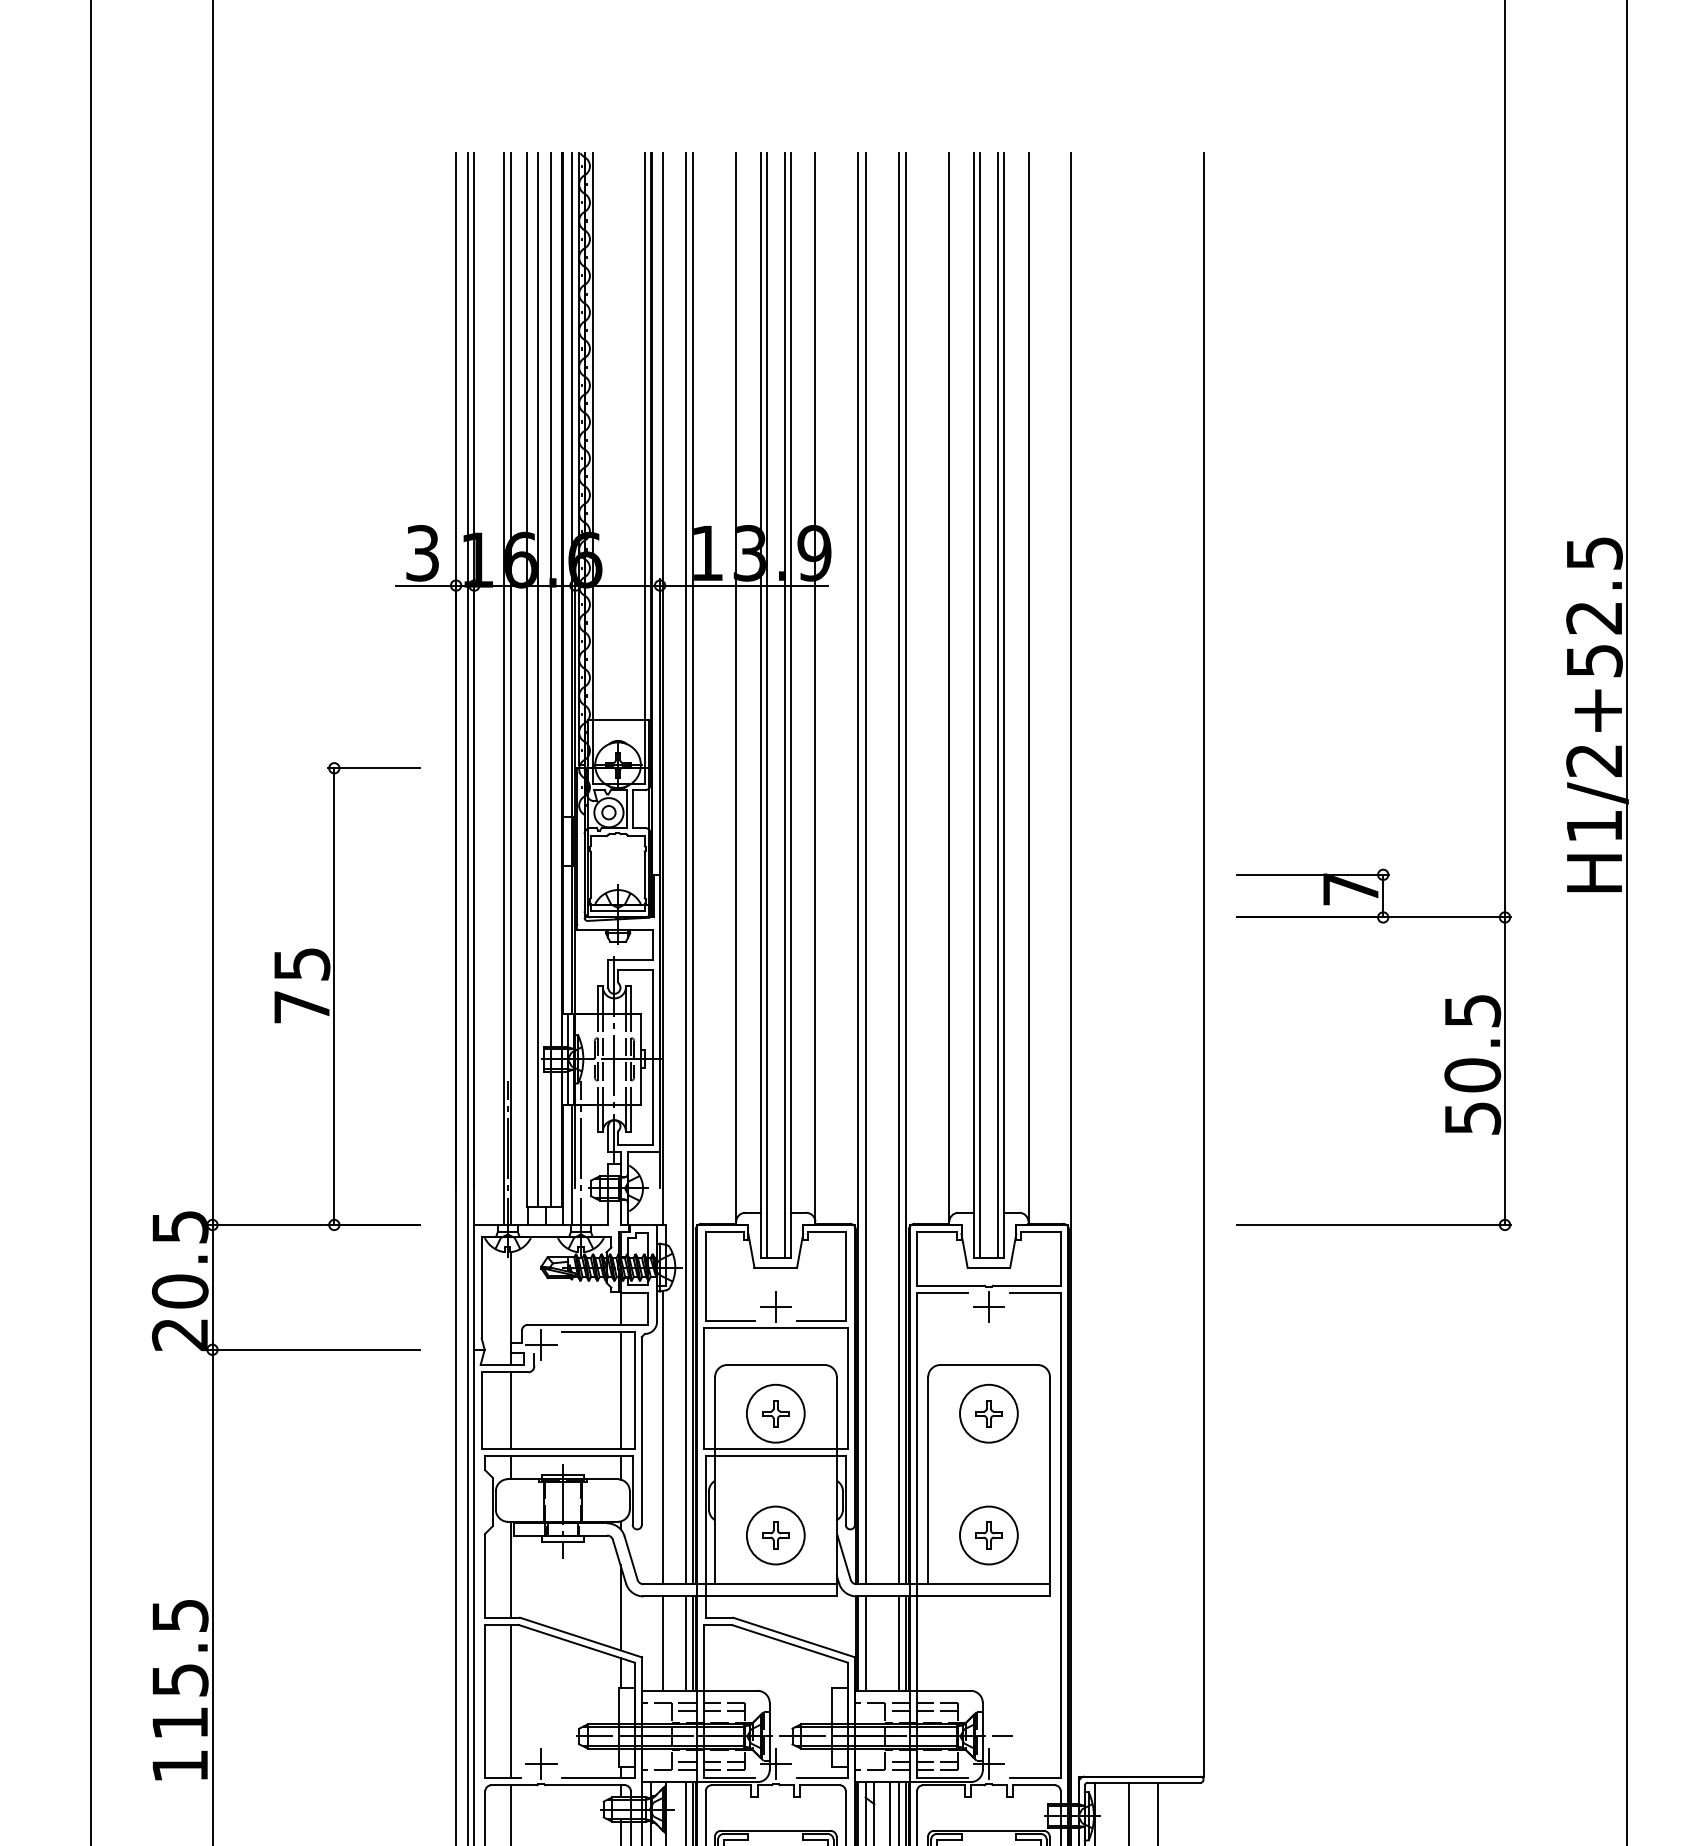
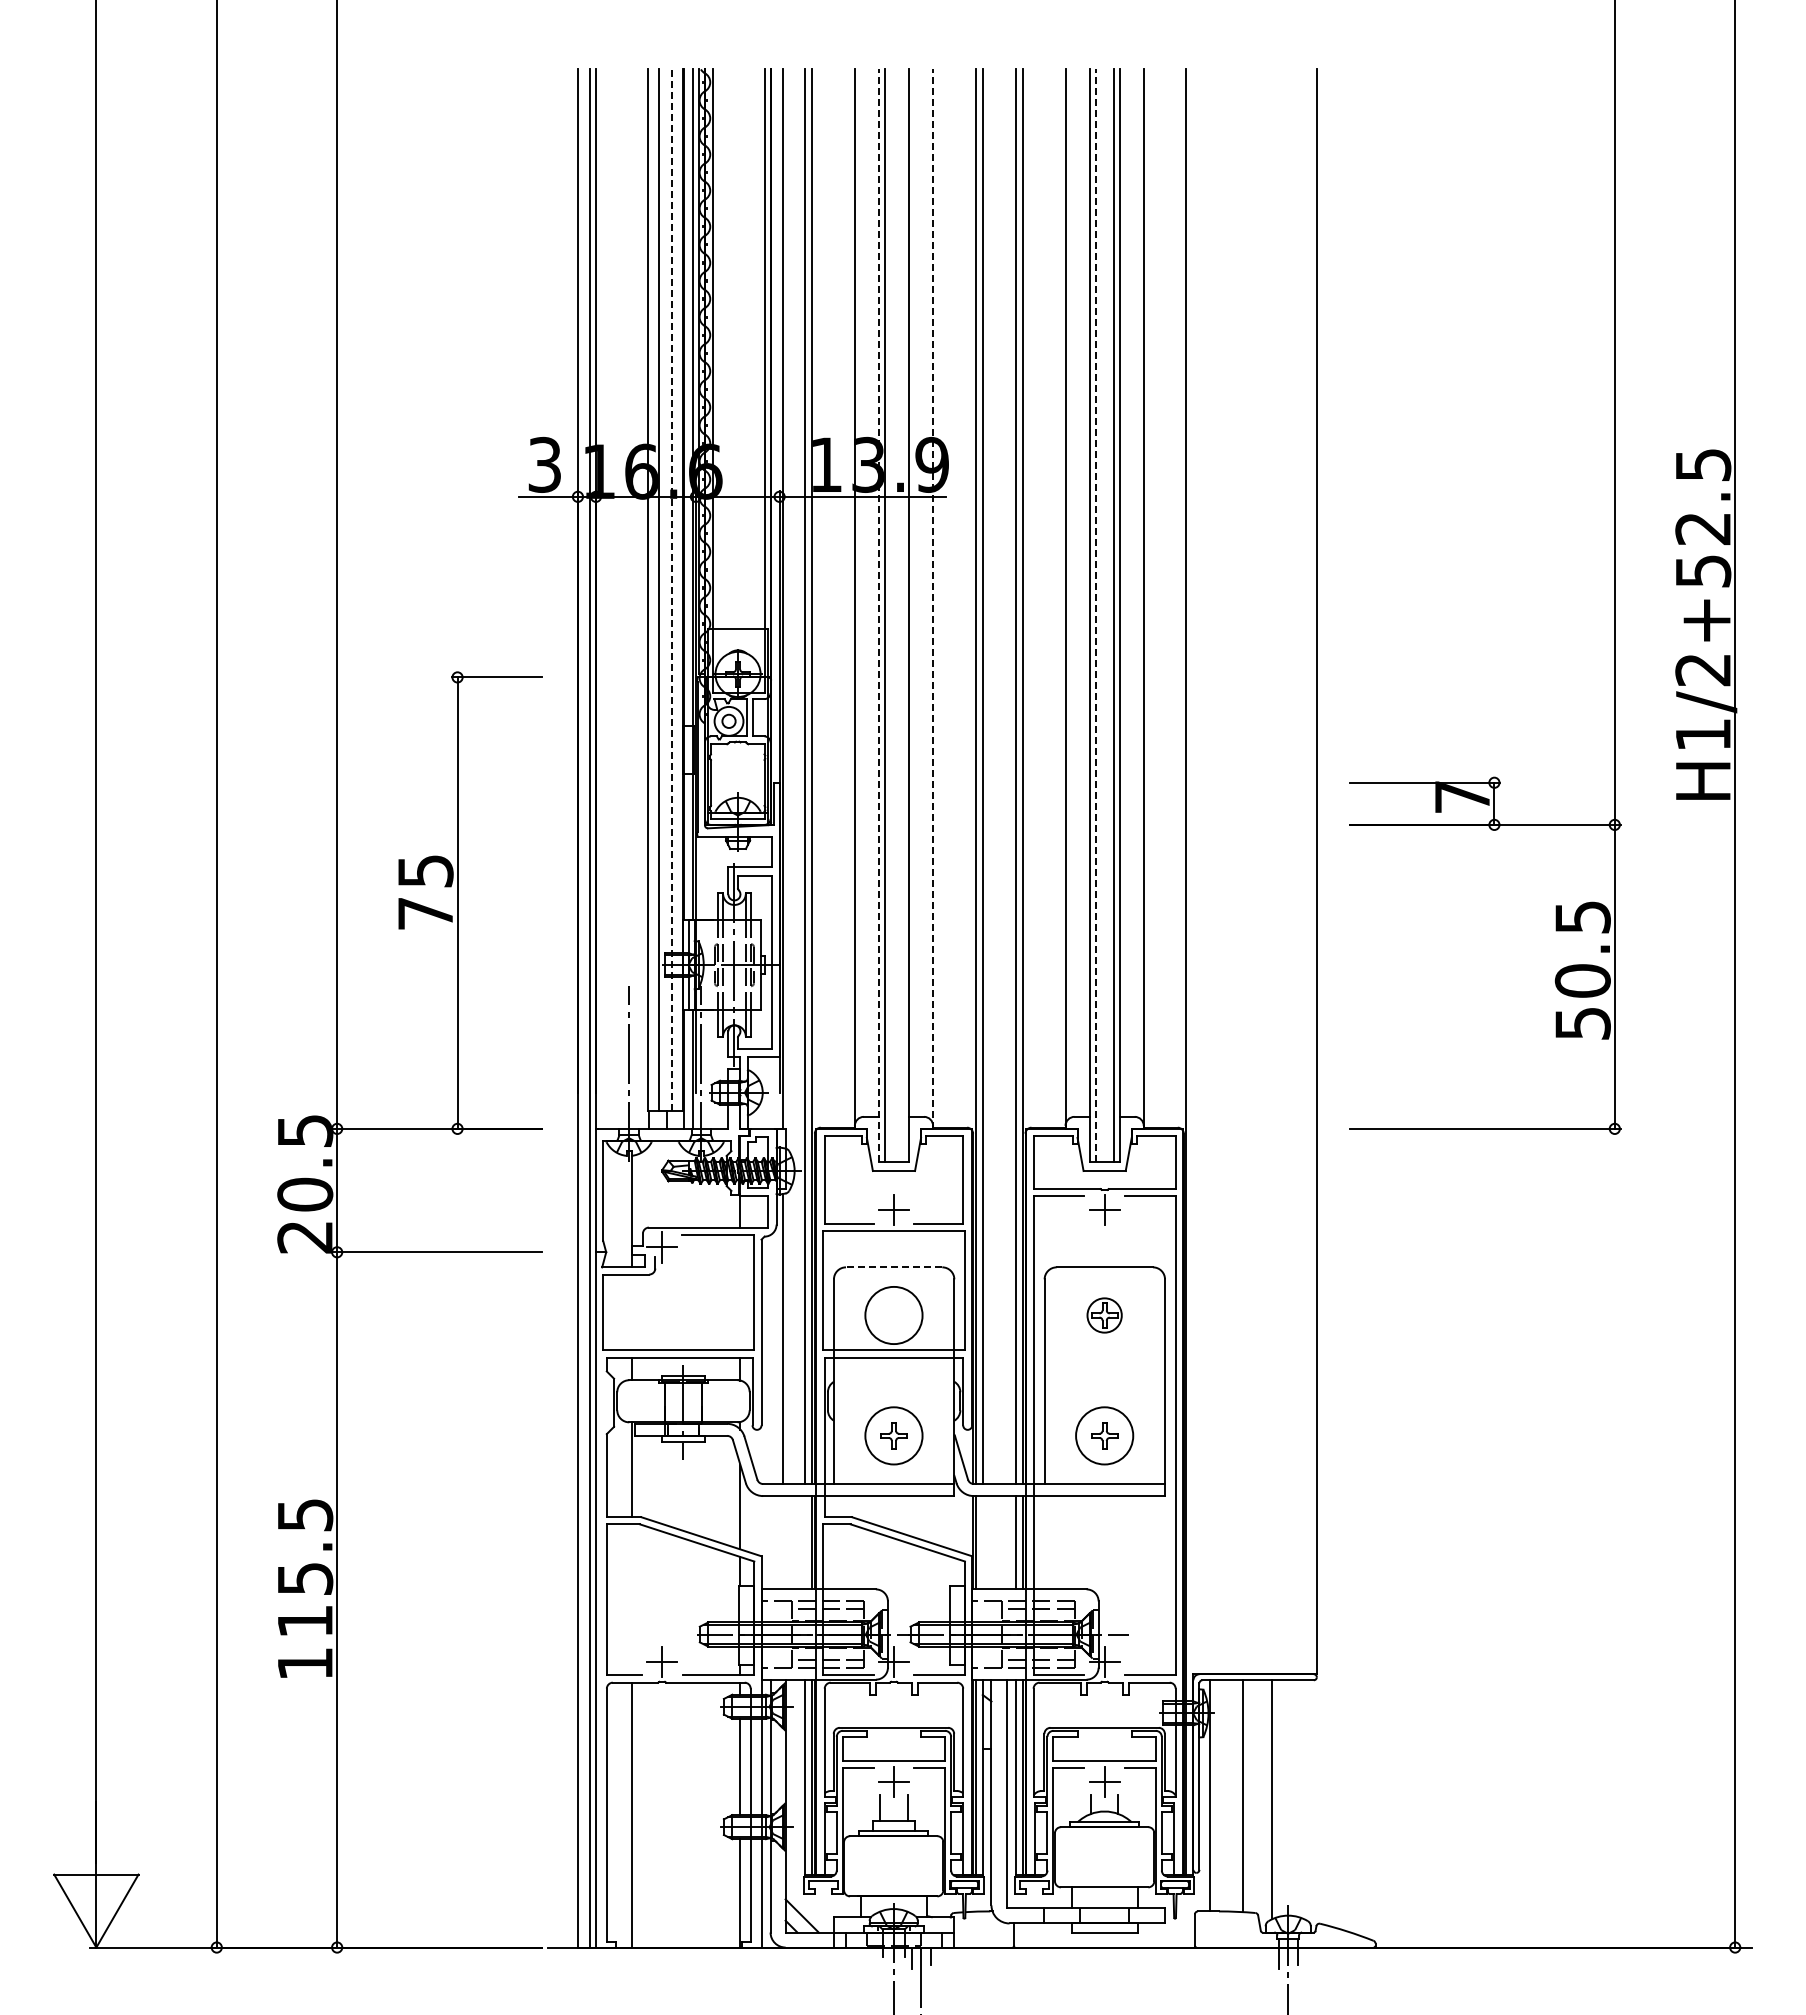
line: (550, 680) -> (671, 590), solid -> dashed
line: (504, 688) -> (625, 598), removed
line: (511, 688) -> (632, 598), removed
line: (815, 689) -> (933, 599), solid -> dashed
line: (760, 705) -> (878, 615), solid -> dashed
line: (785, 705) -> (903, 615), removed
line: (979, 705) -> (1095, 615), solid -> dashed
line: (775, 1365) -> (893, 1267), solid -> dashed
line: (620, 1390) -> (740, 1292), removed
line: (511, 1410) -> (632, 1312), removed
part: (775, 1413) -> (893, 1315), removed
circle: (988, 1413) -> (1104, 1315), size x0.6
line: (663, 1643) -> (782, 1542), removed
line: (686, 1643) -> (805, 1542), removed
line: (865, 1643) -> (982, 1542), removed
line: (511, 1701) -> (632, 1599), removed

